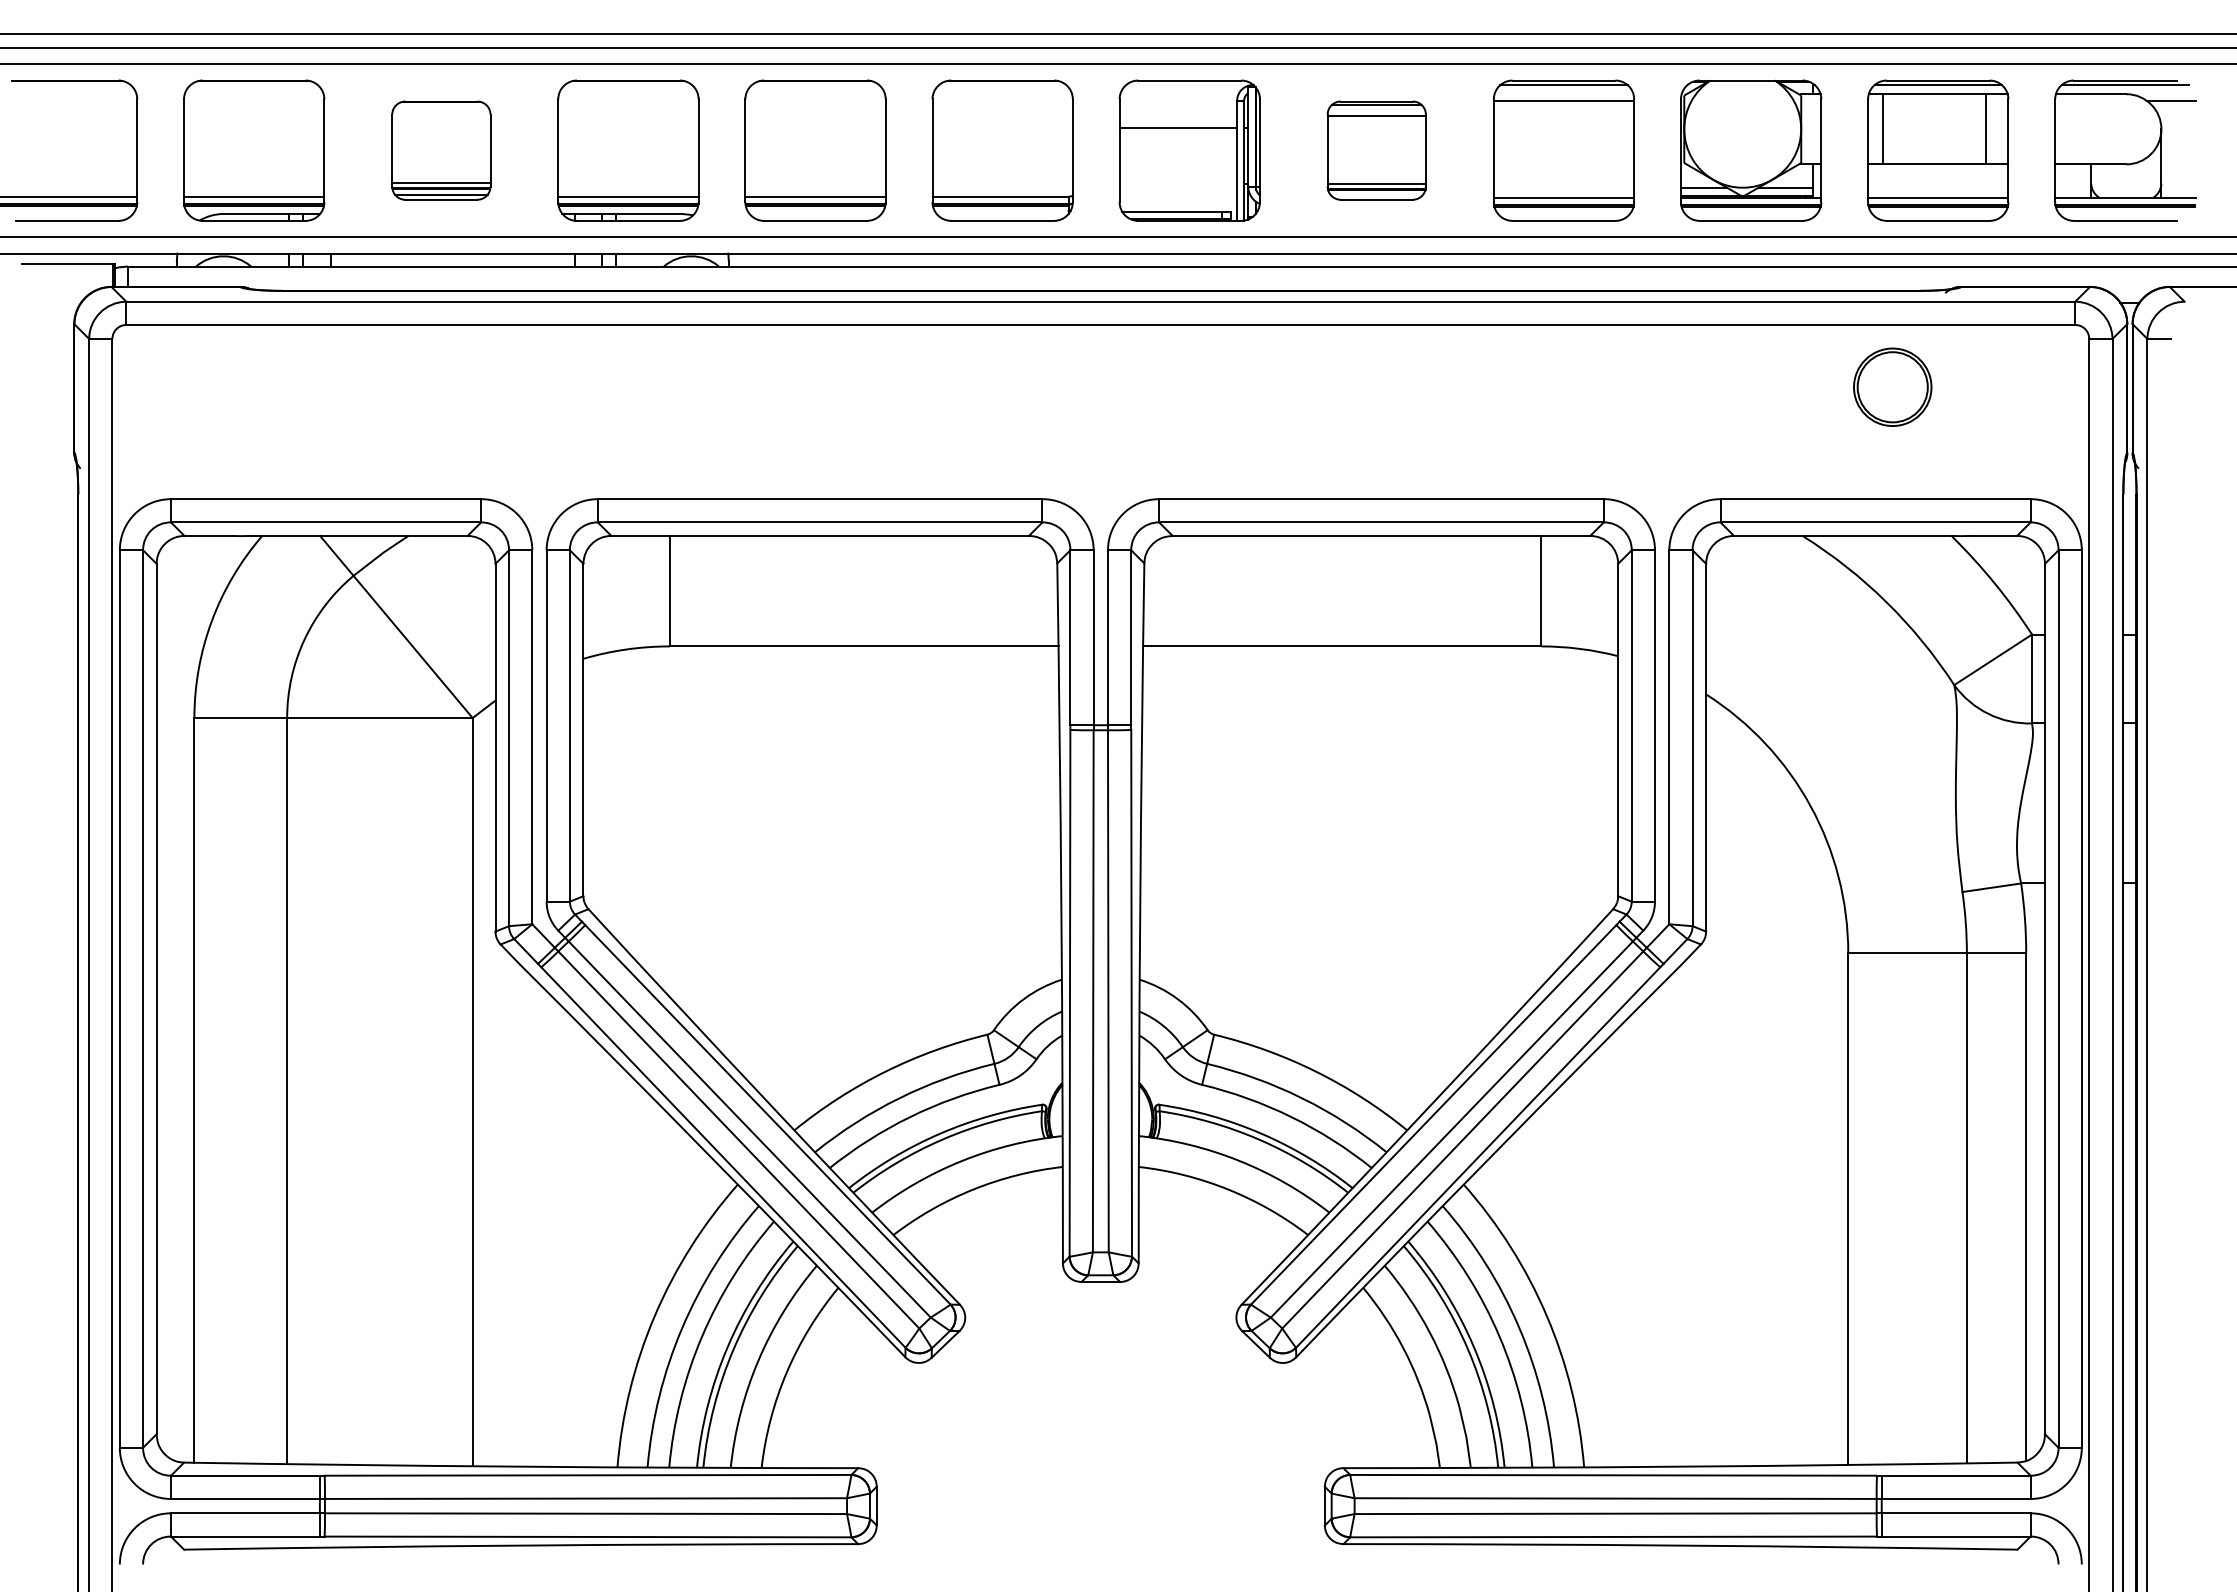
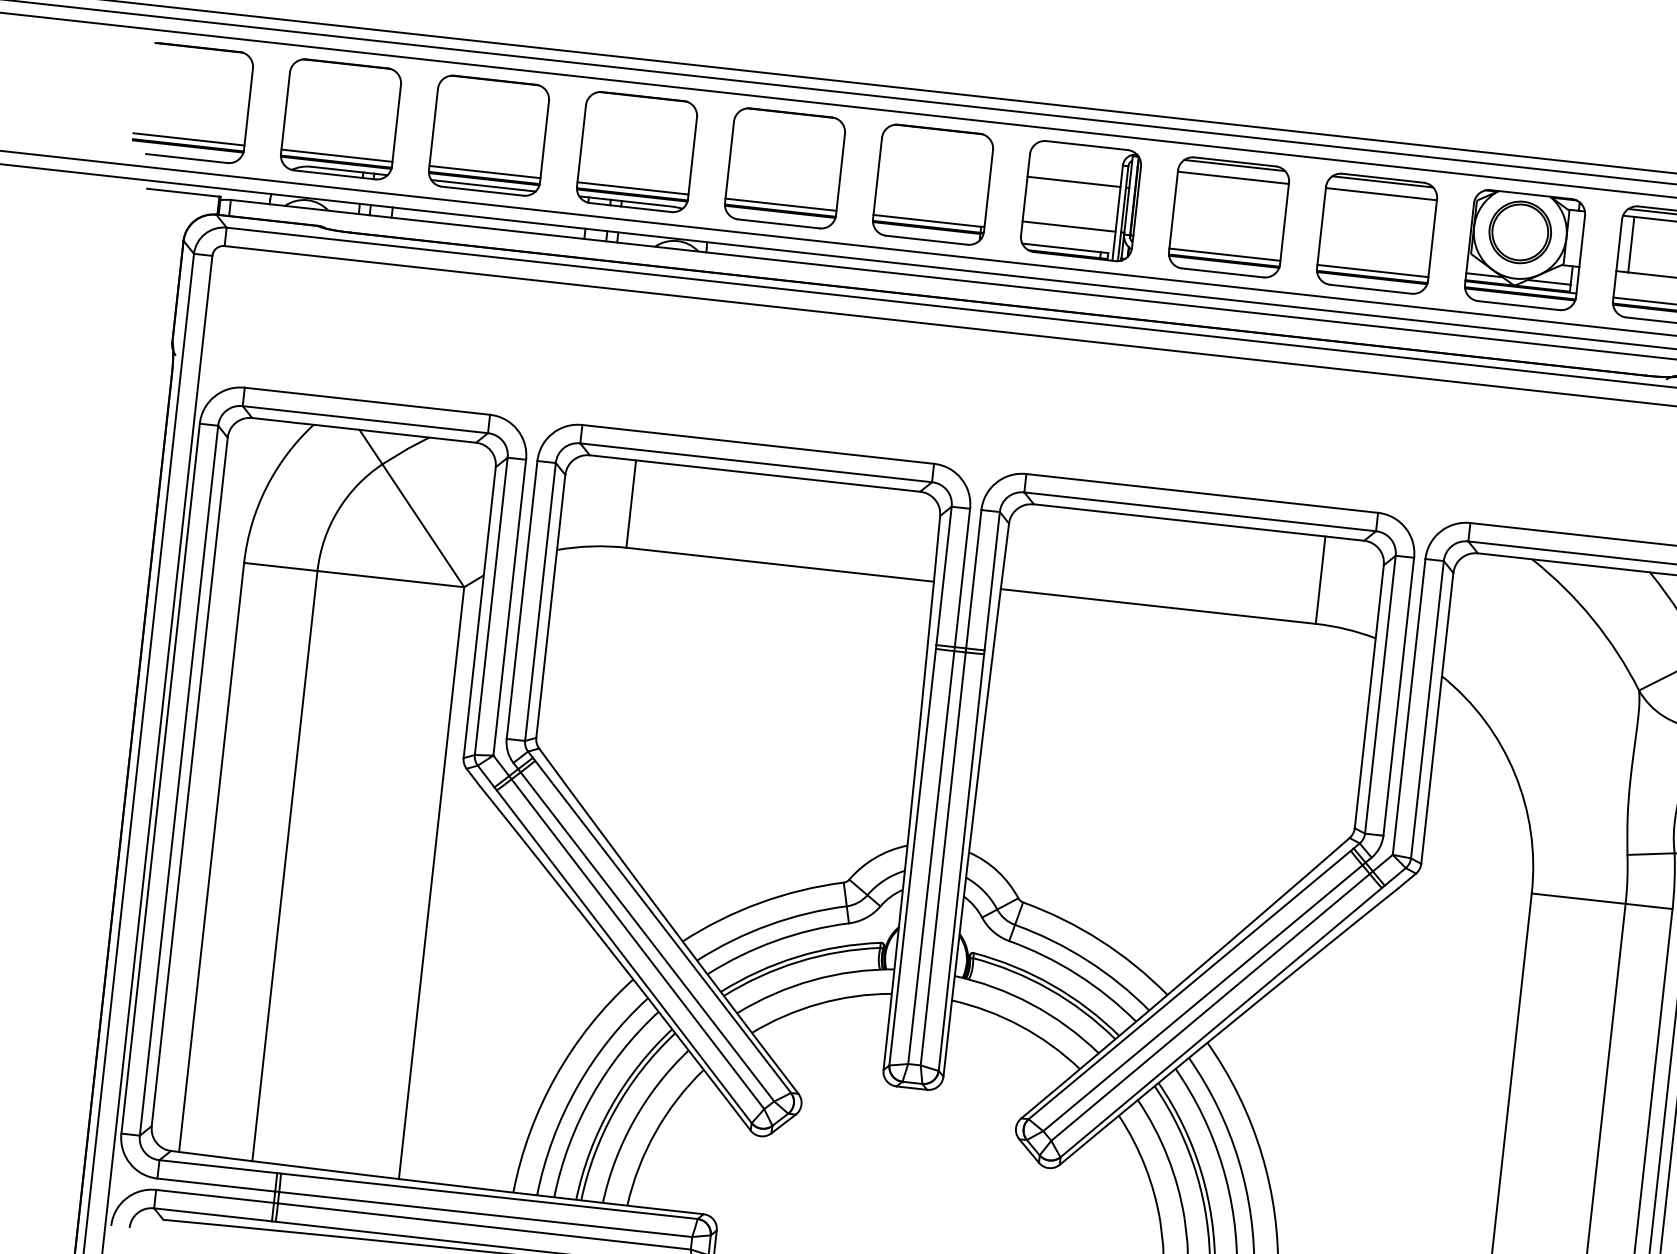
part: (441, 150) -> (489, 135), size x1.43
part: (1376, 150) -> (1228, 217), size x1.43
line: (1178, 184) -> (1069, 226), added
part: (1892, 386) -> (1520, 231), moved

